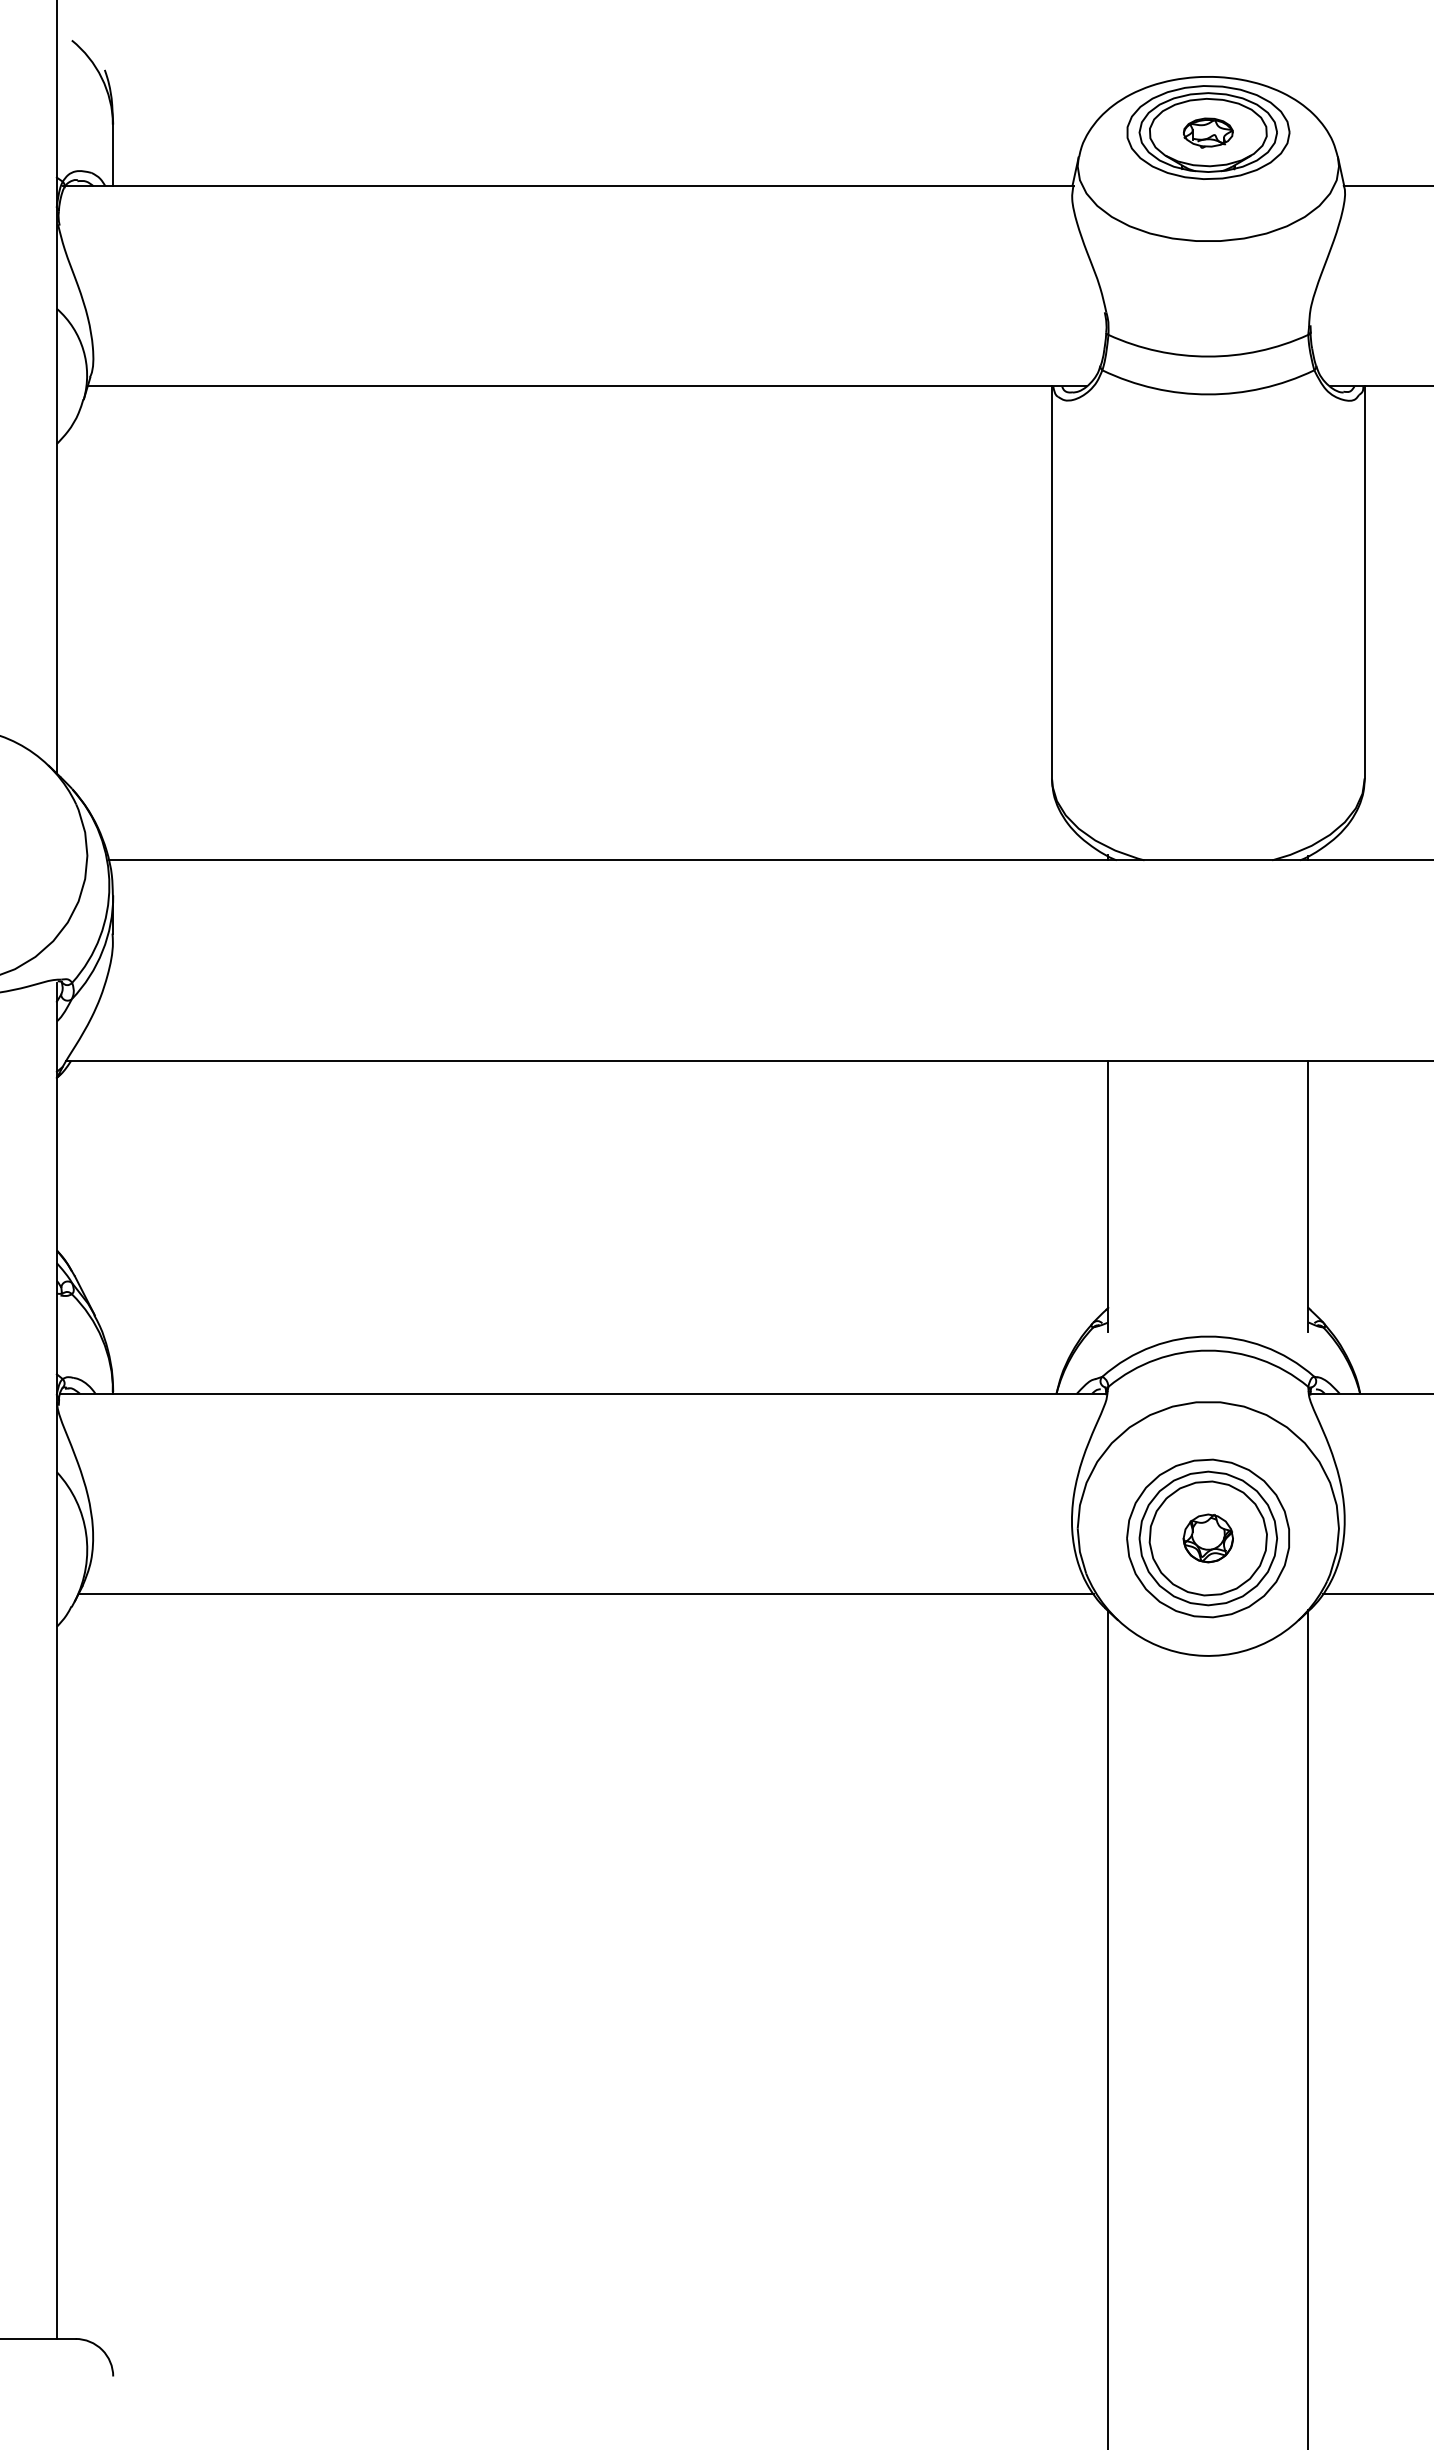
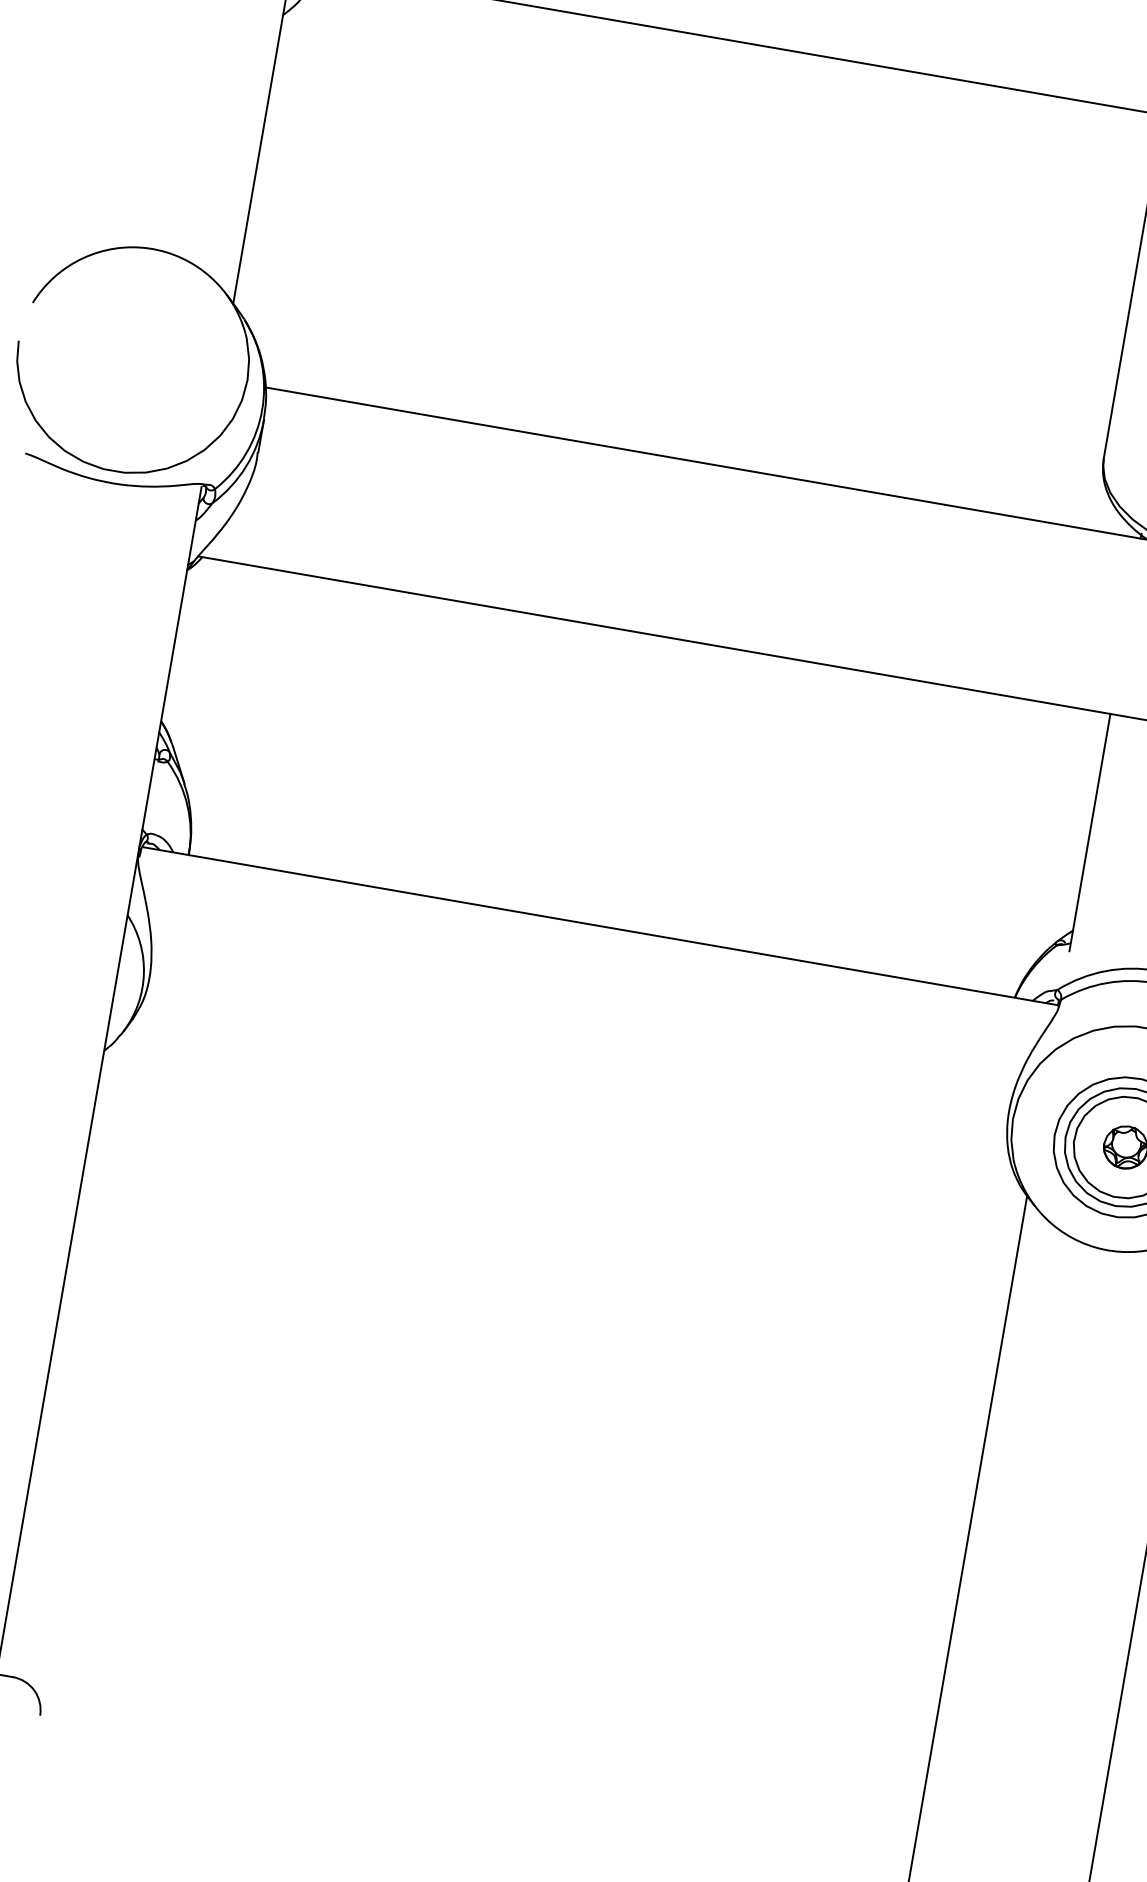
line: (585, 1593) -> (572, 1101), removed

